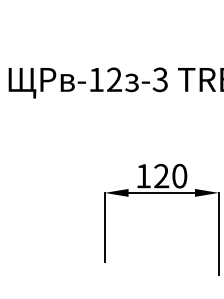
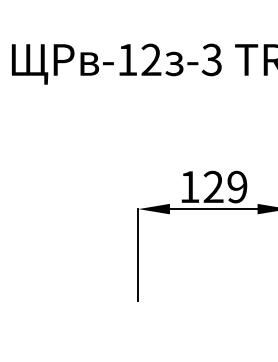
text: (179, 176) -> (237, 187), 120 -> 129

